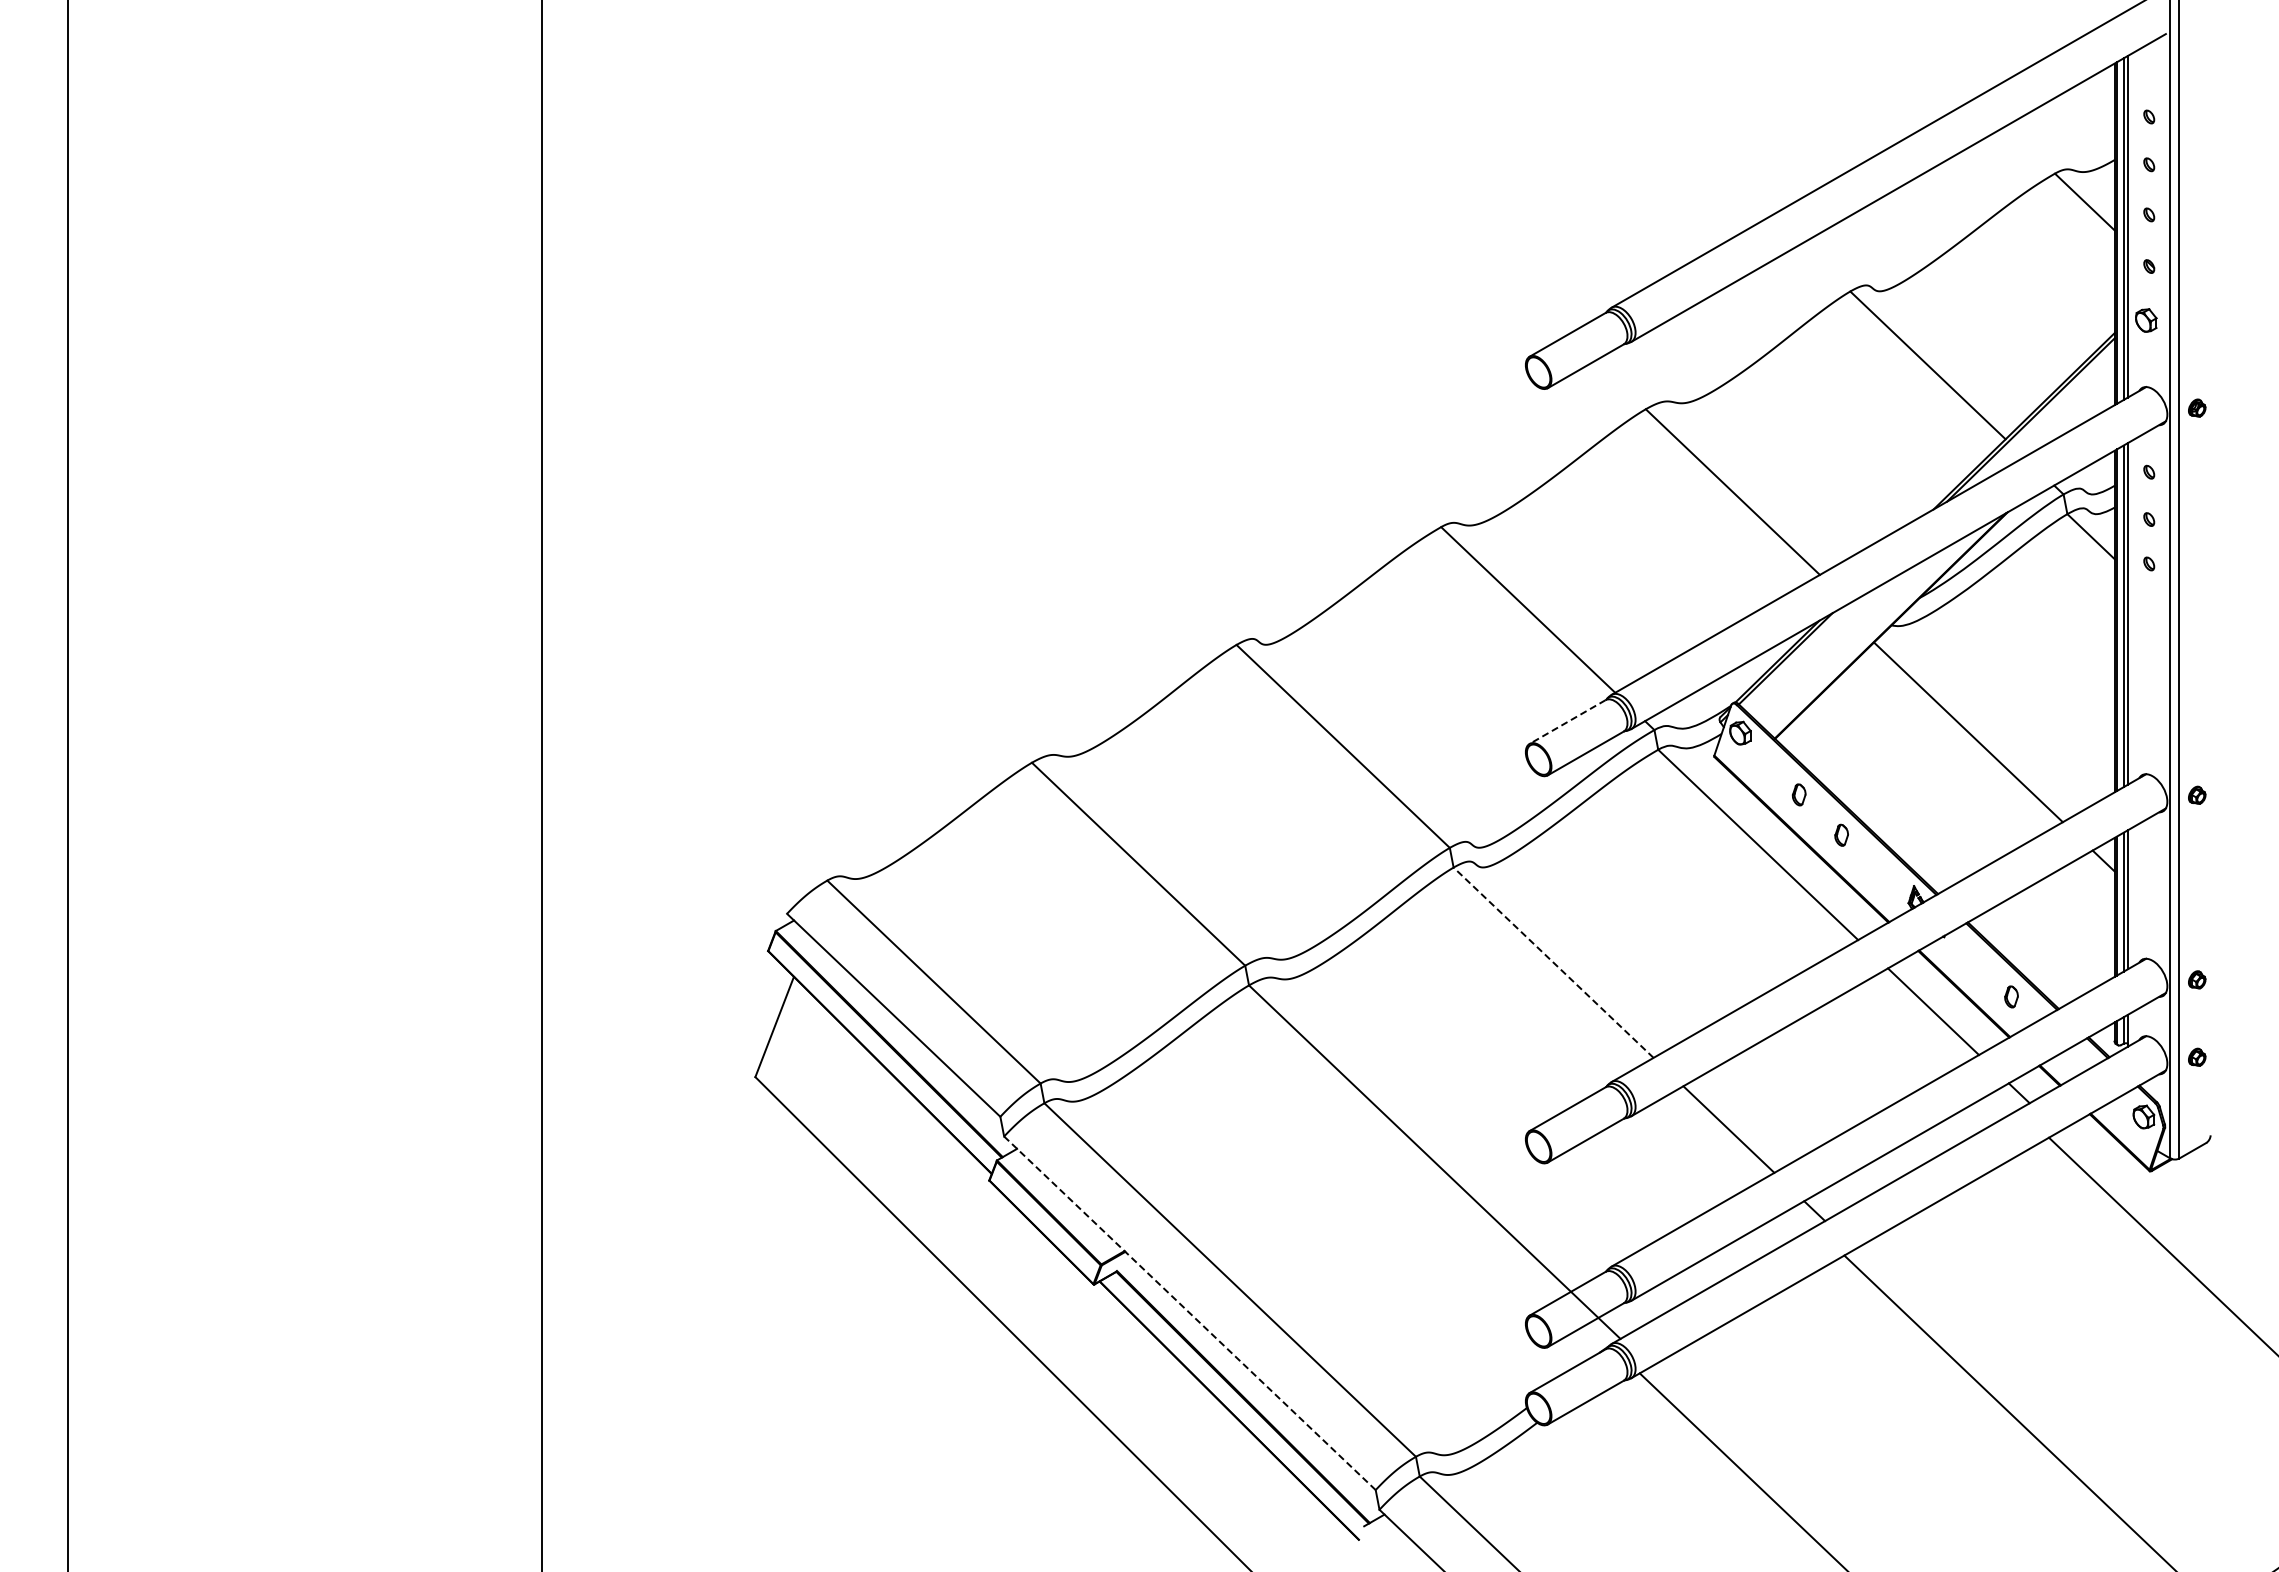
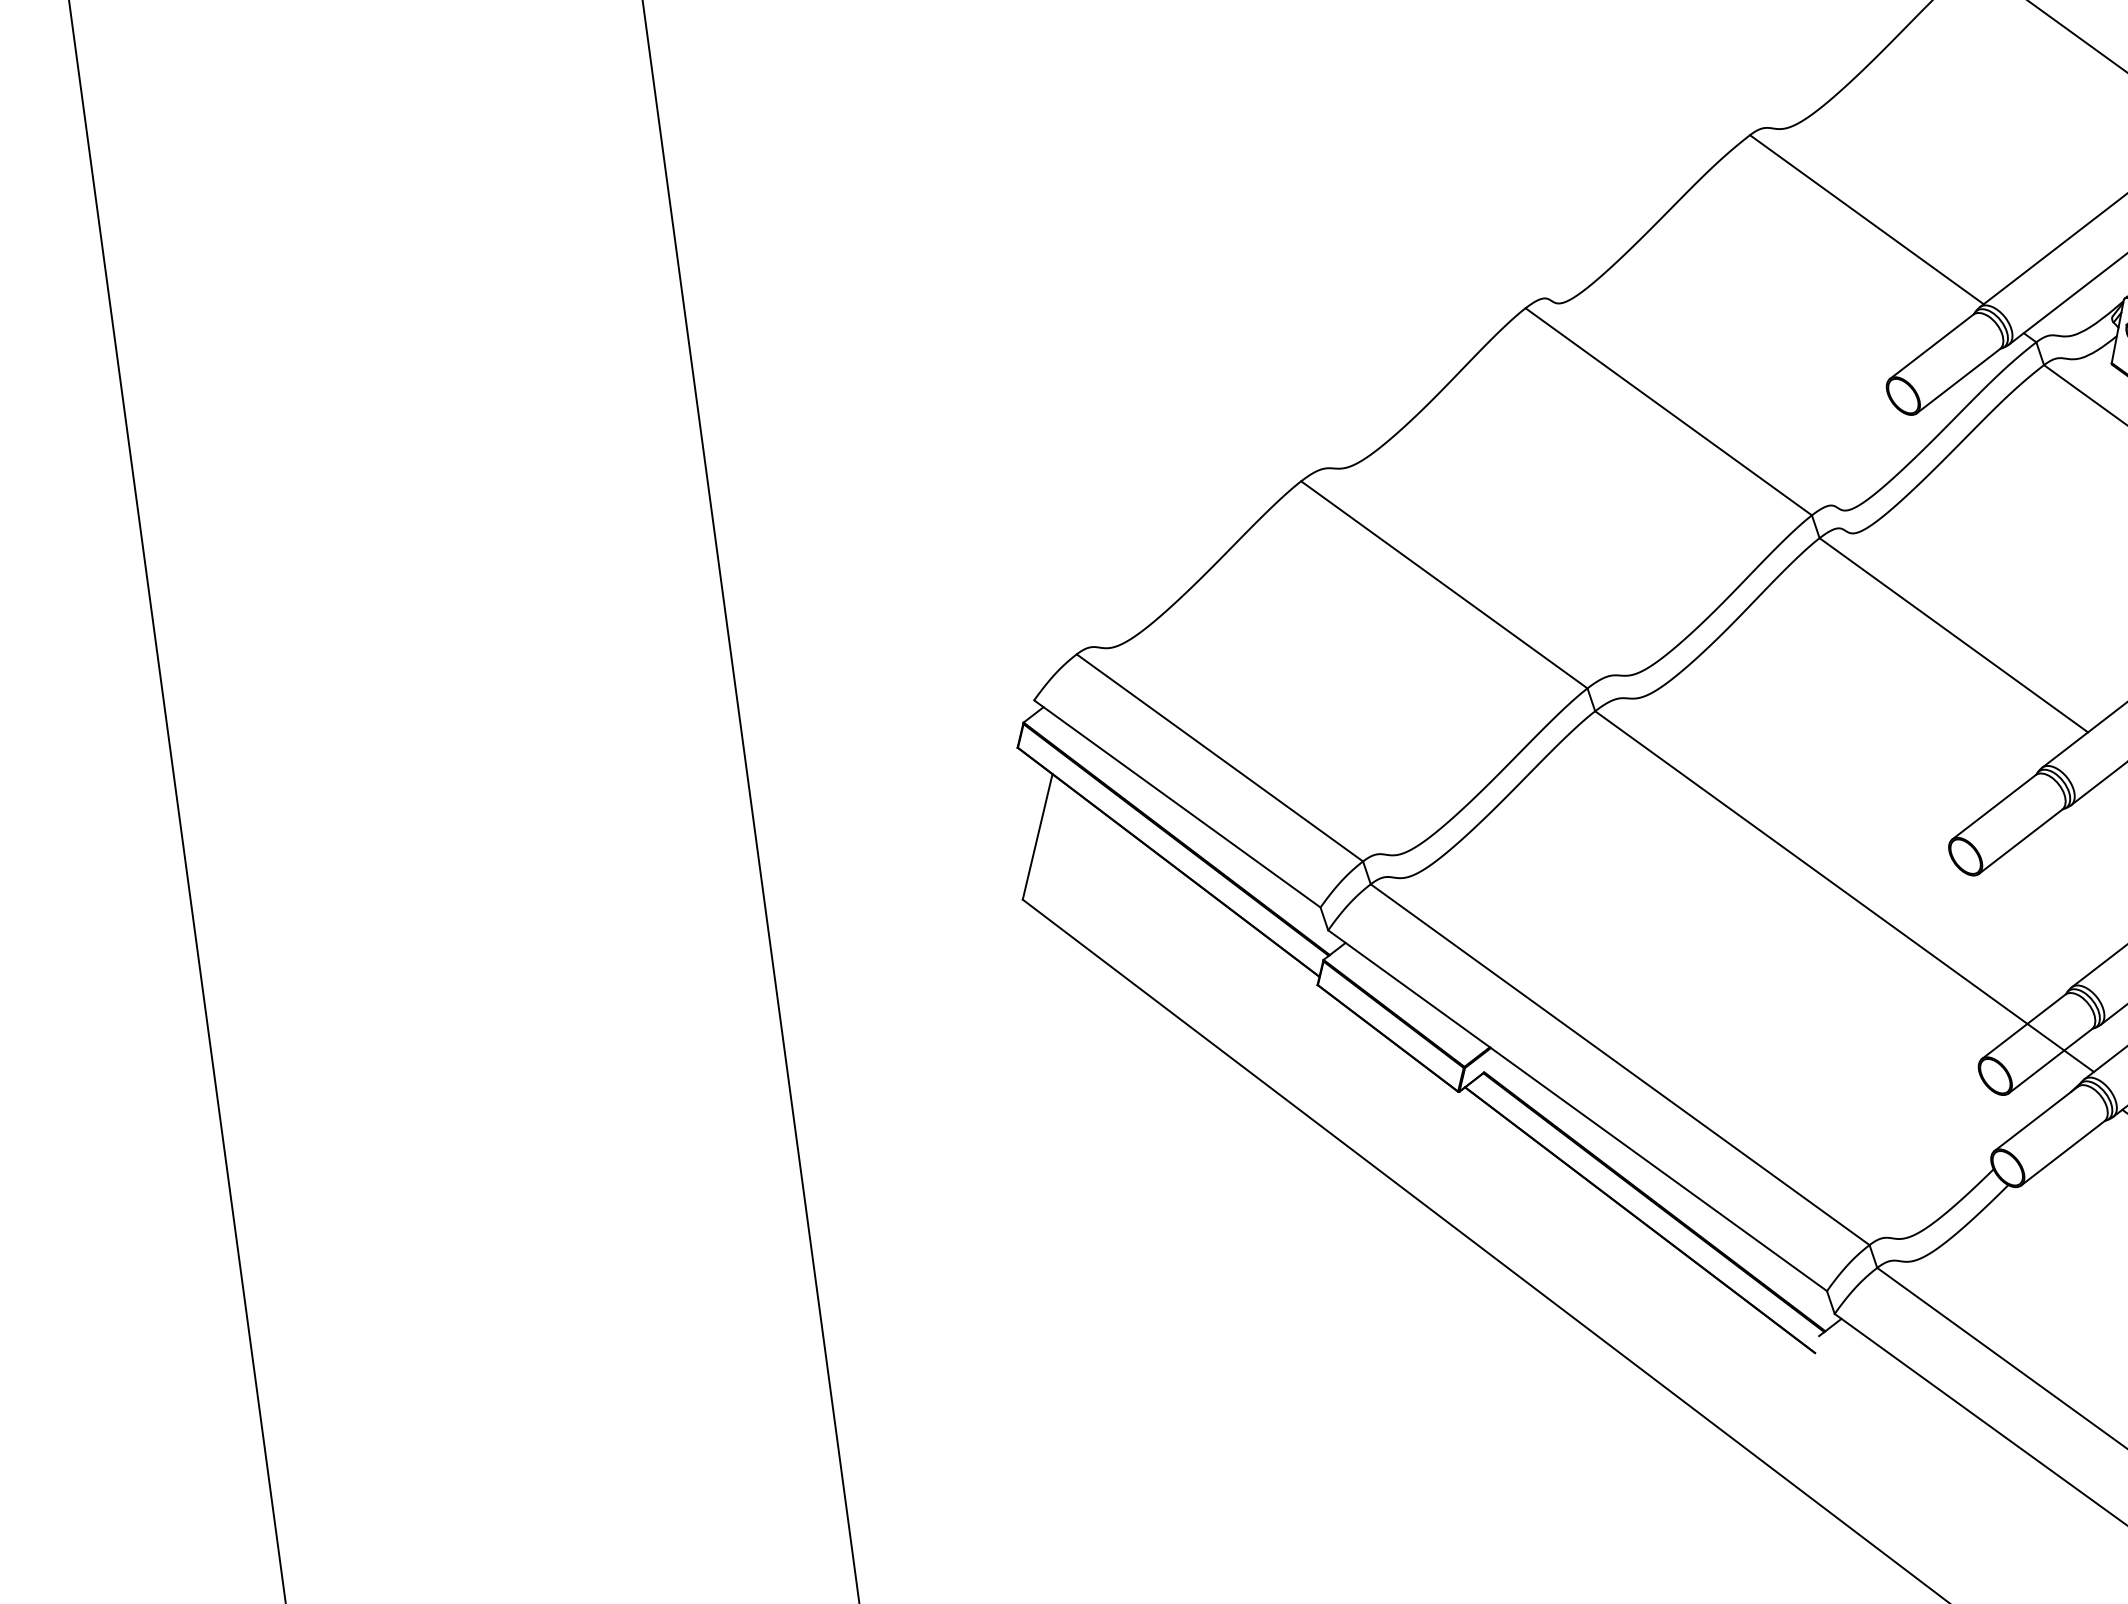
line: (1567, 722) -> (1931, 347), dashed -> solid
line: (1553, 962) -> (1953, 635), dashed -> solid
line: (1189, 1312) -> (1576, 1109), dashed -> solid

